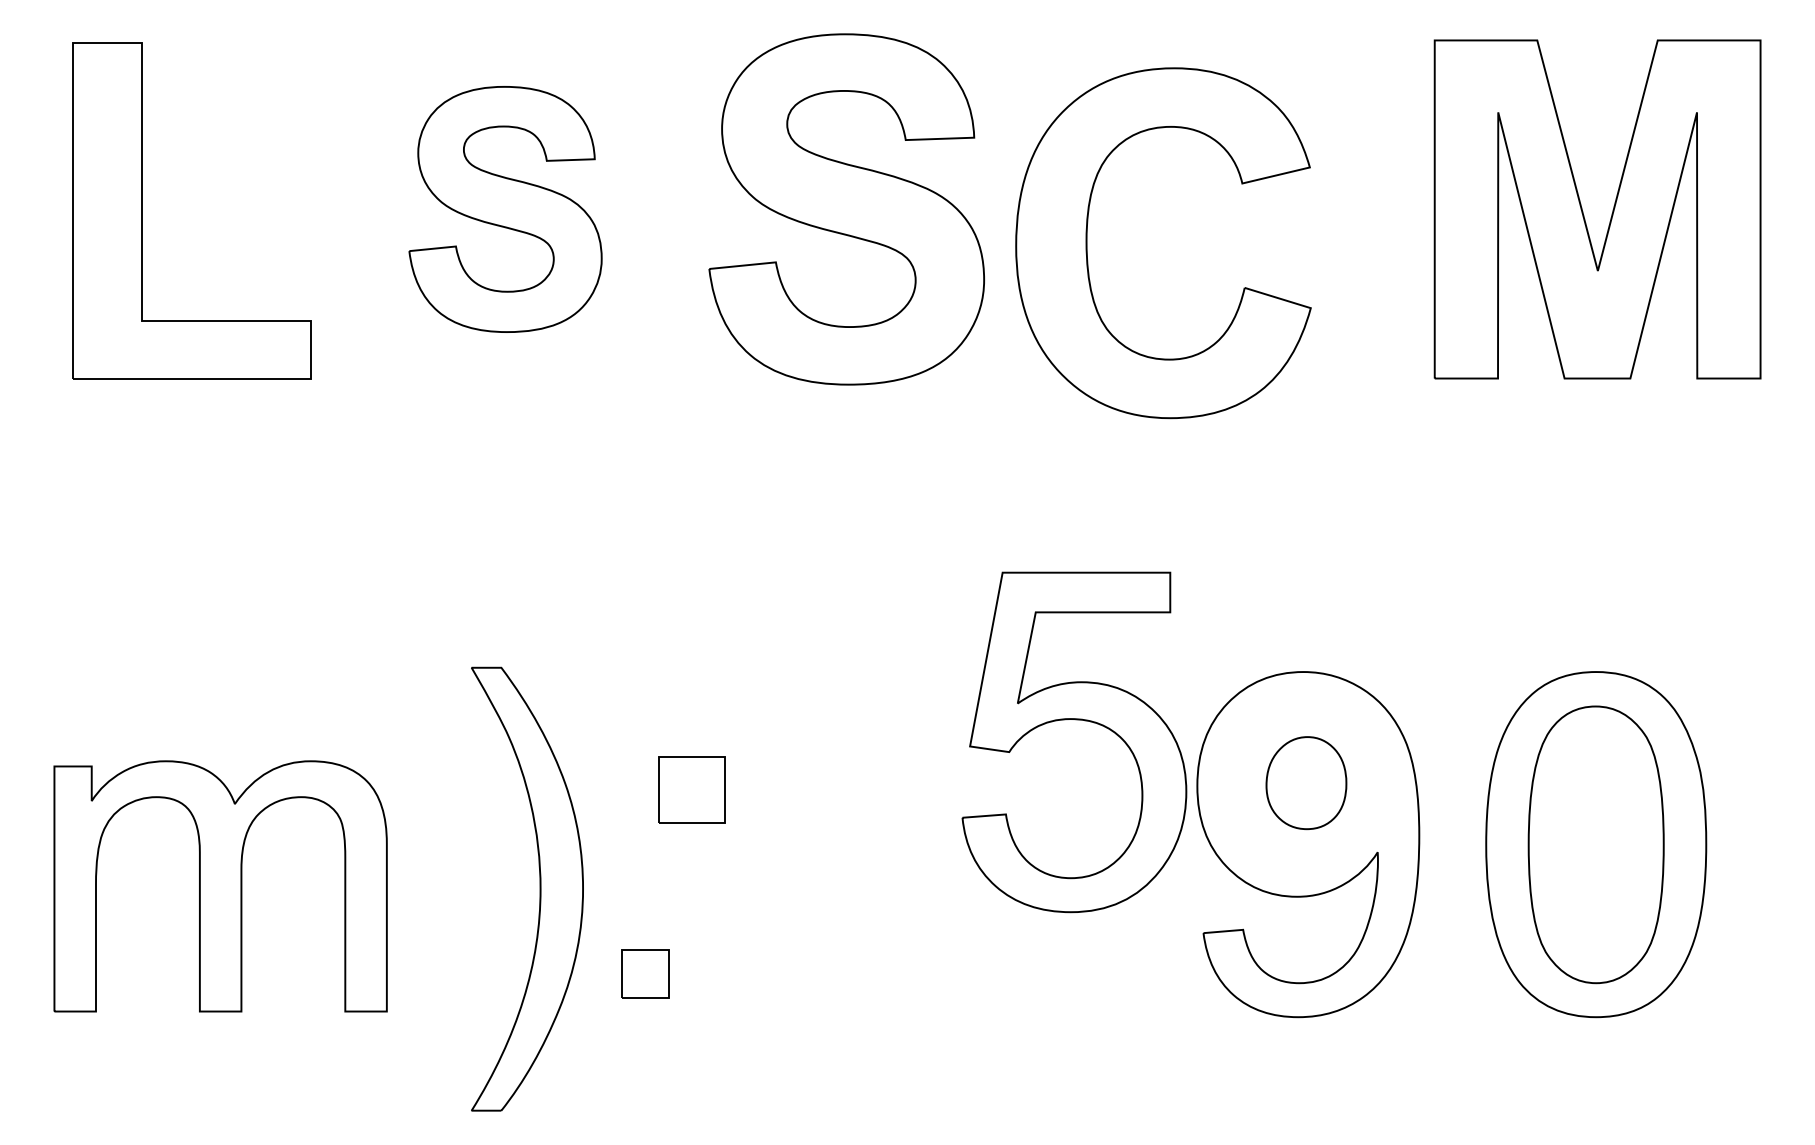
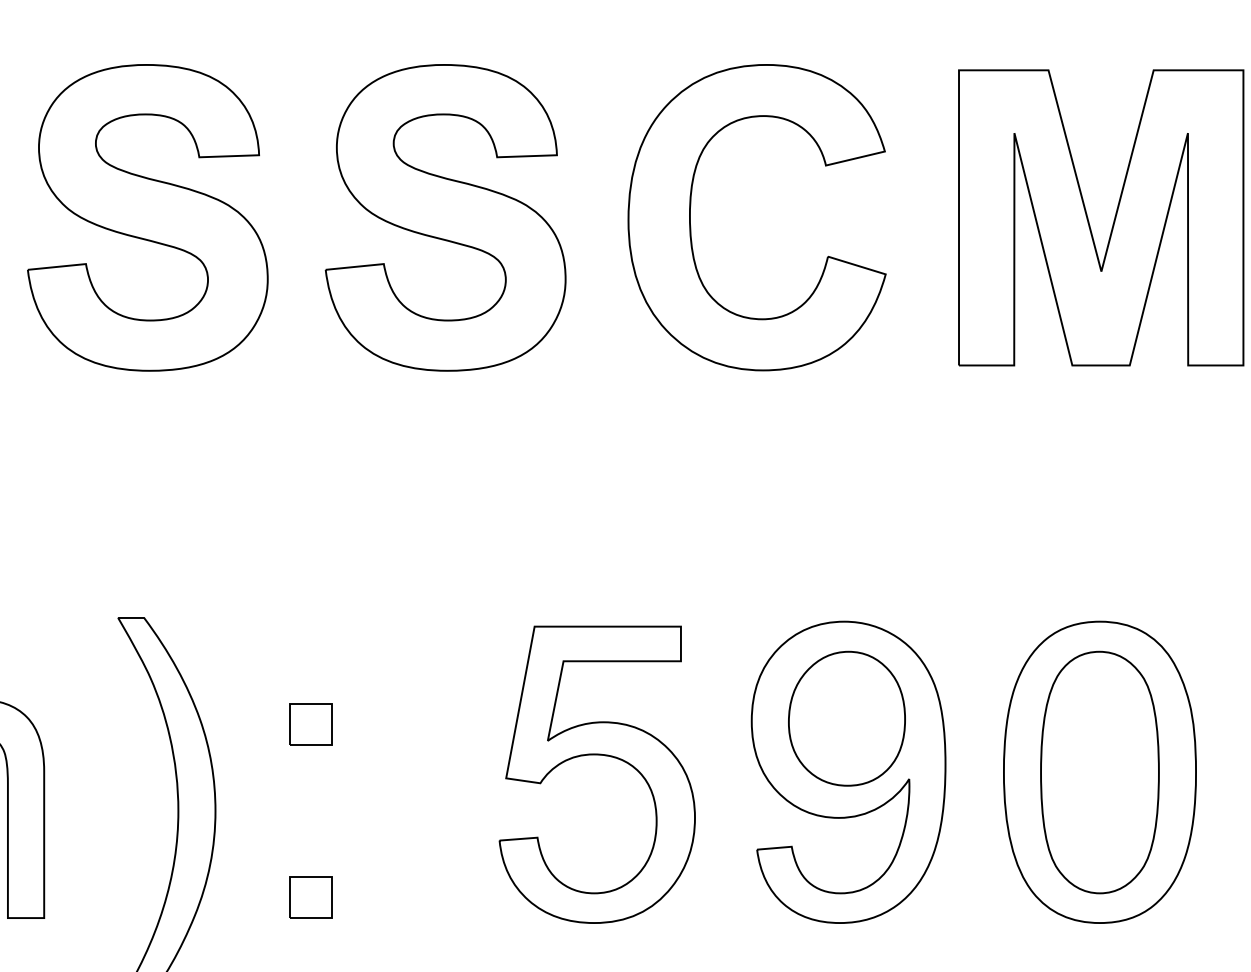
part: (505, 209) -> (147, 217), size x1.43
part: (1087, 243) -> (690, 217), moved
part: (1075, 720) -> (598, 755), moved
part: (1306, 782) -> (847, 718), size x1.67
part: (692, 789) -> (311, 724), size x0.71
part: (645, 973) -> (311, 897), moved

